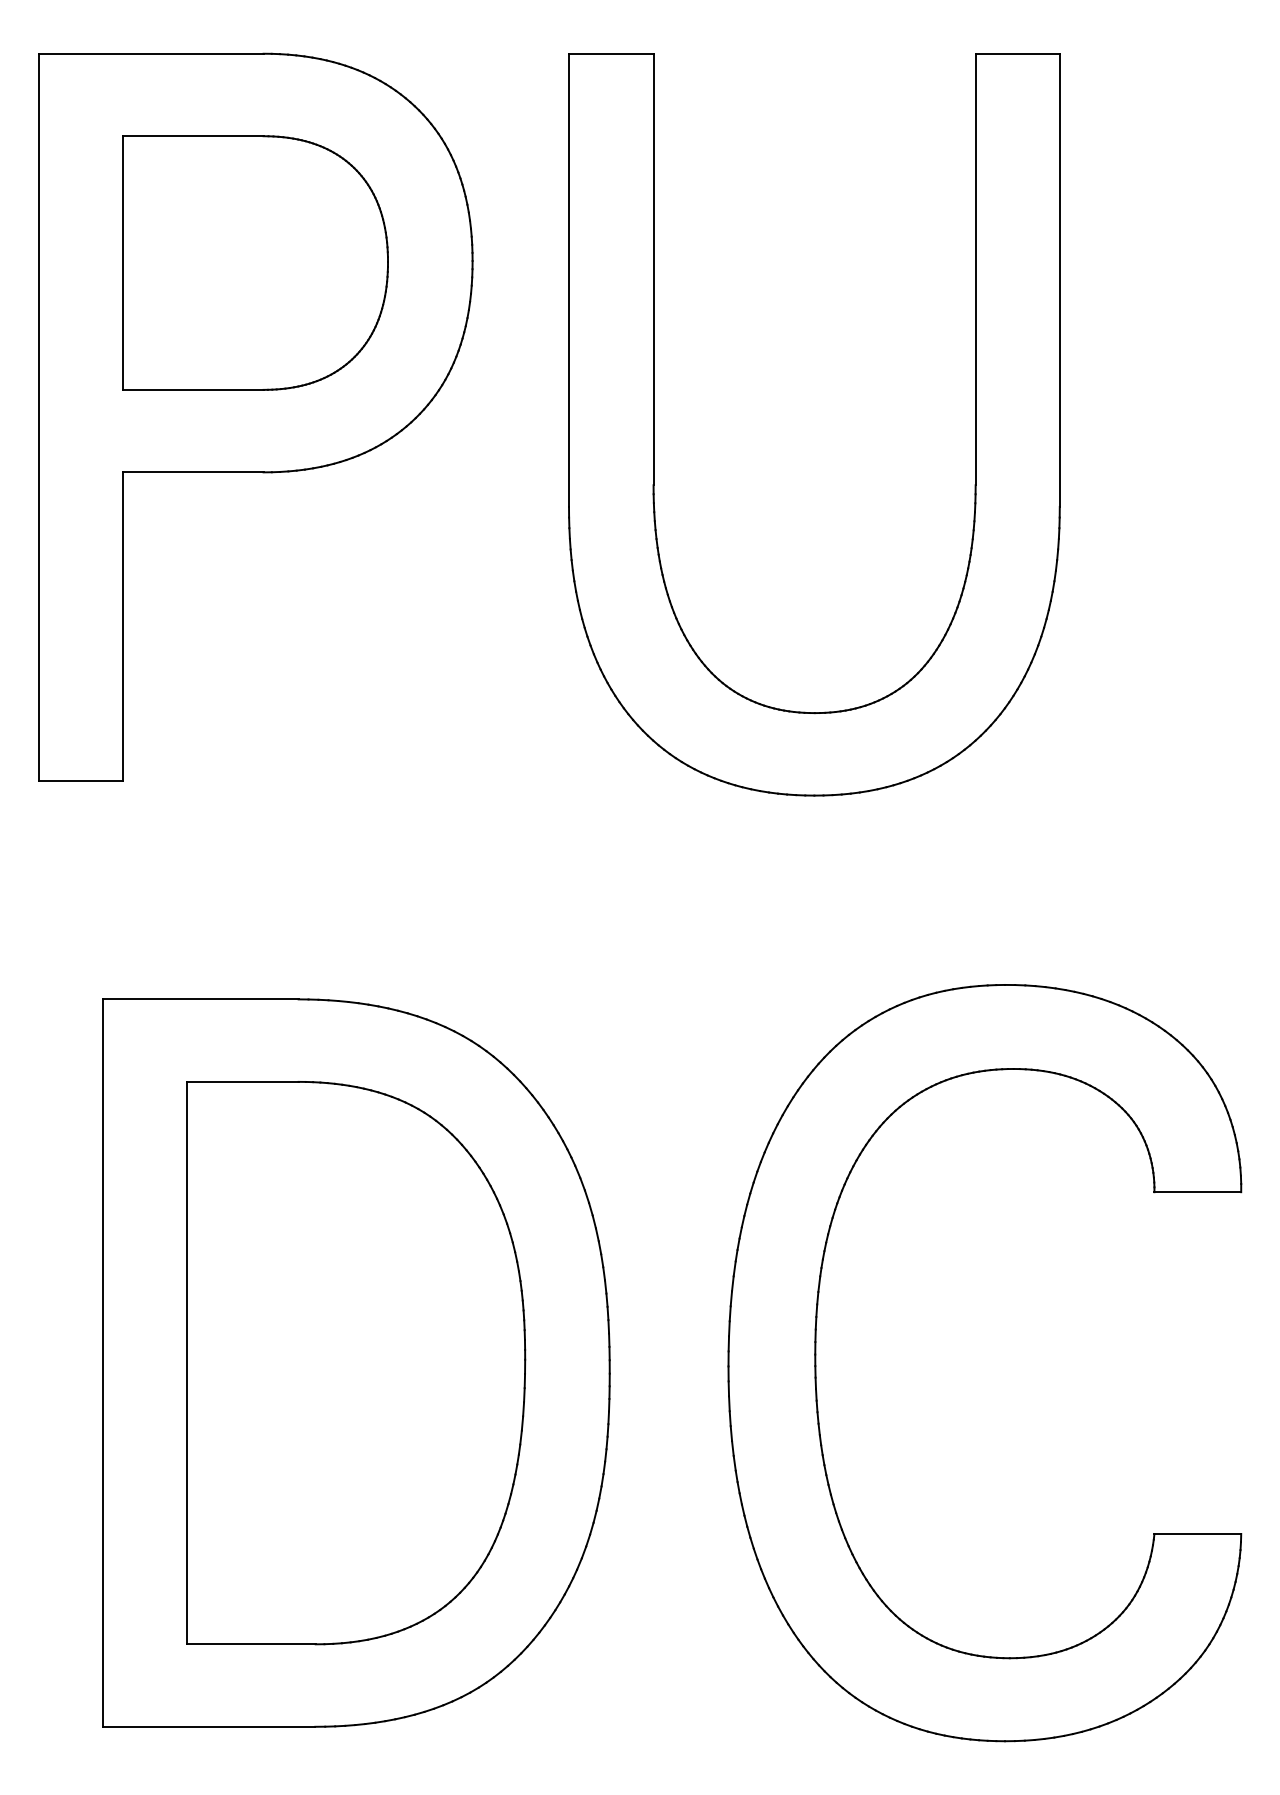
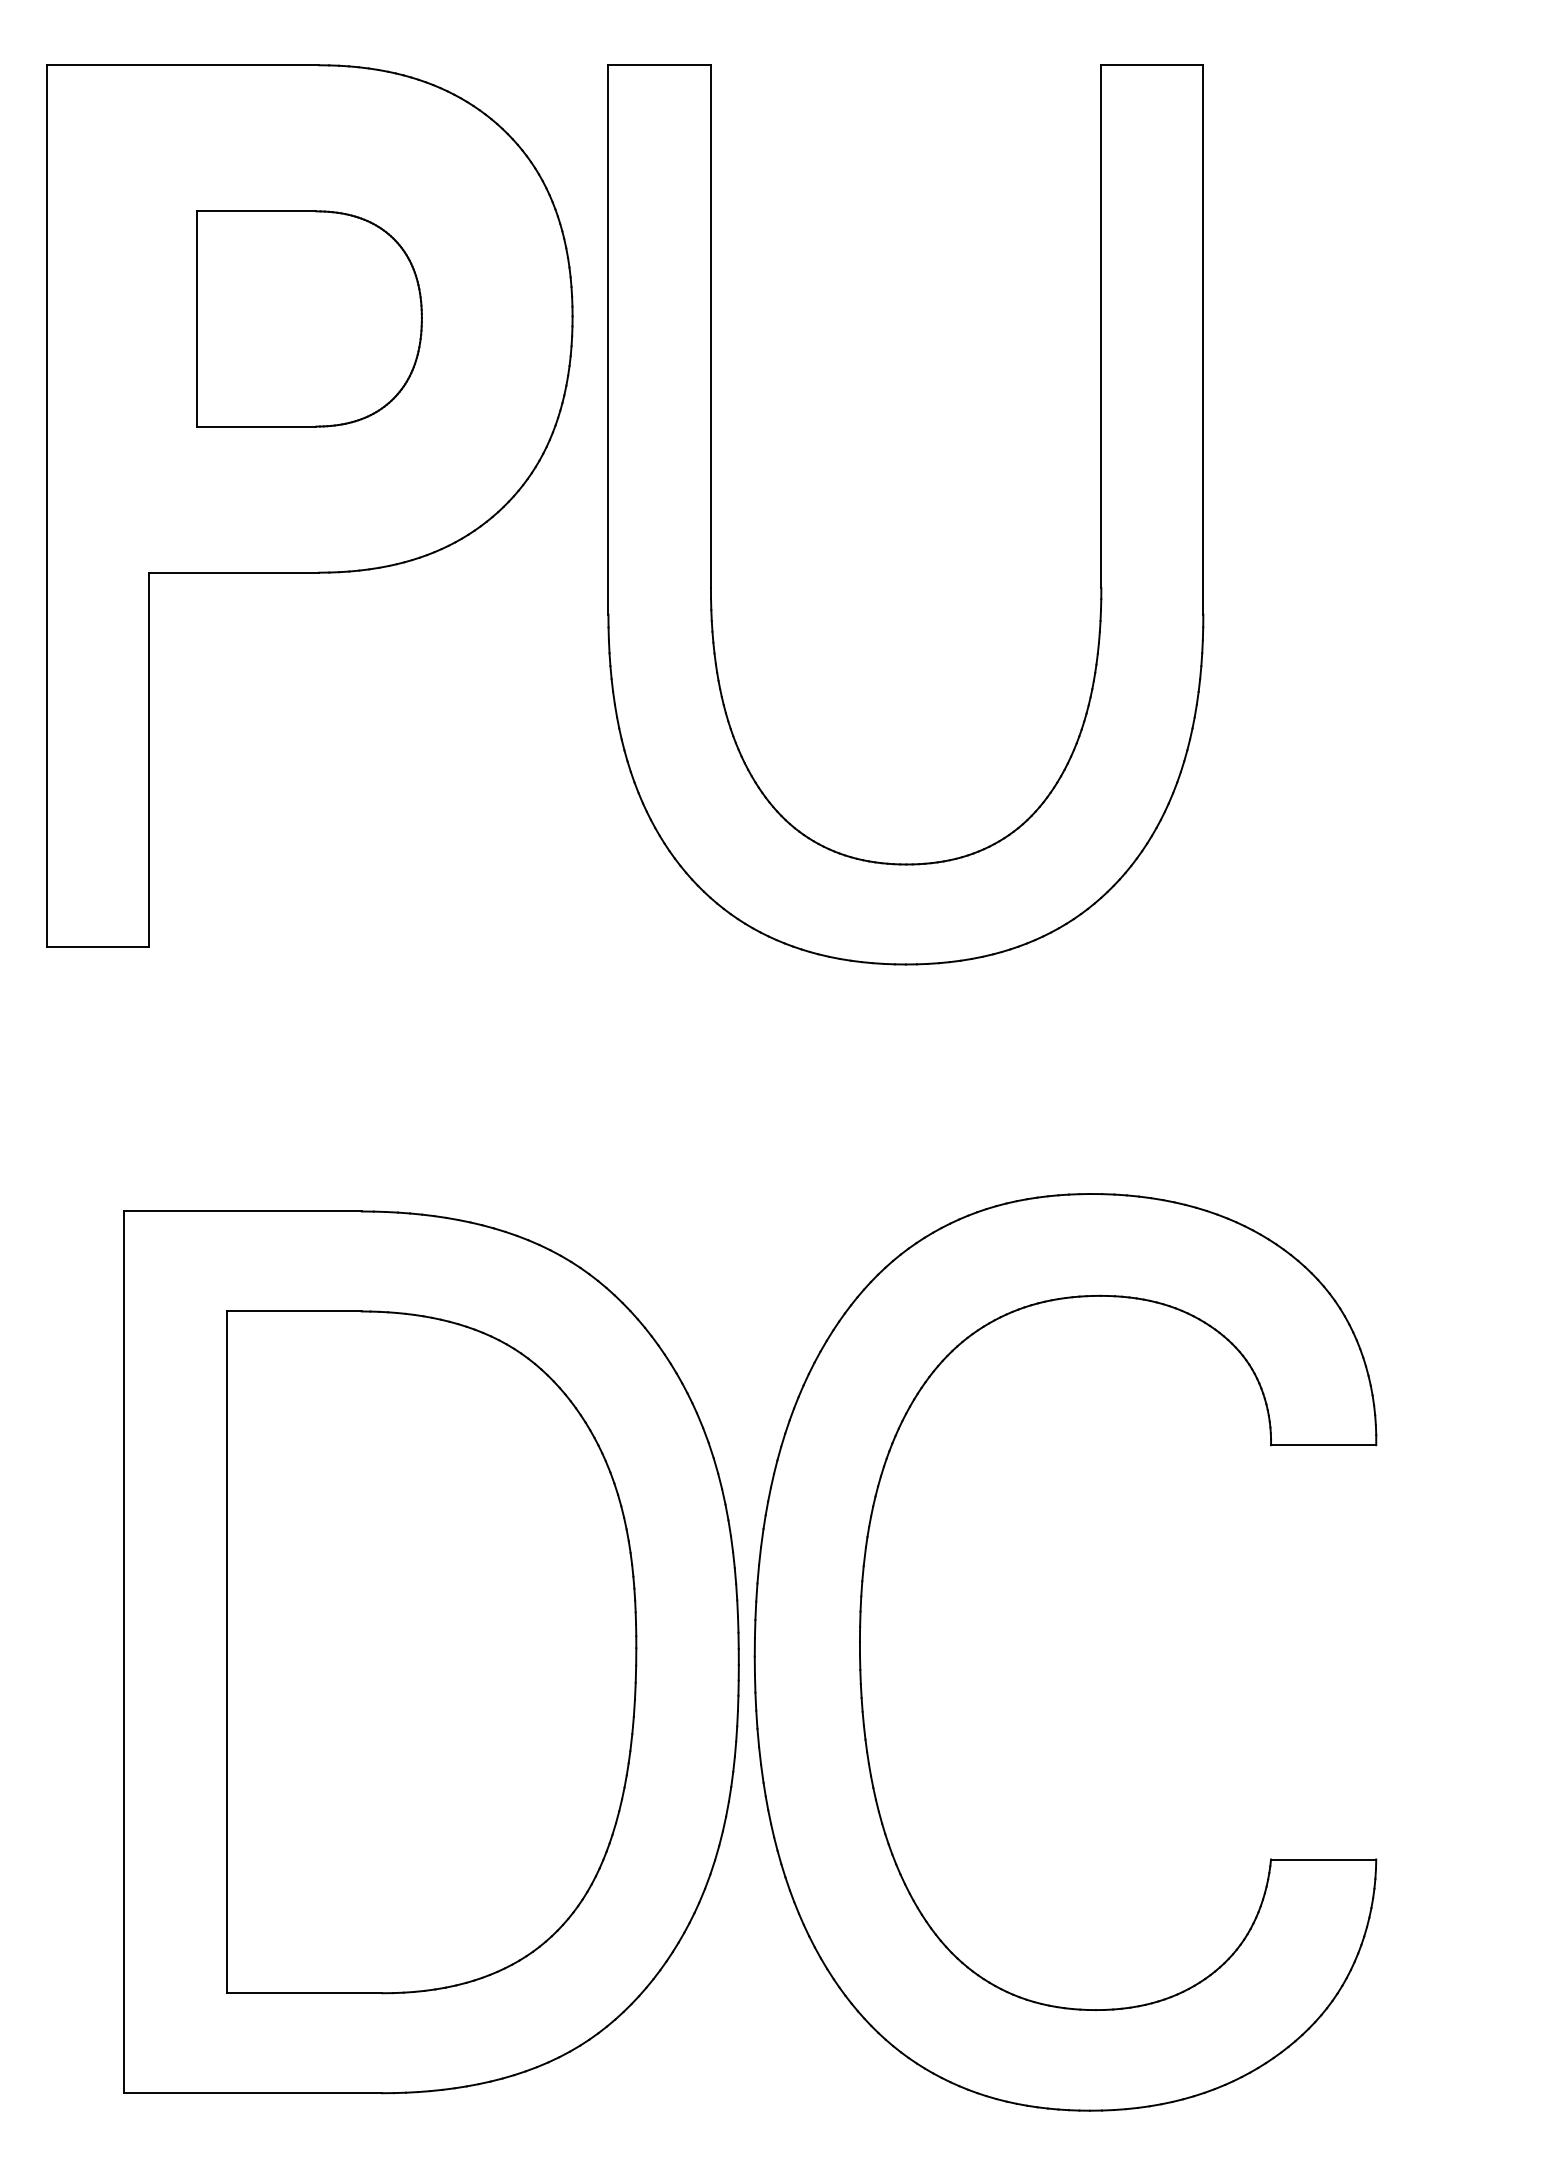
part: (255, 262) -> (309, 318), size x0.7
part: (654, 424) -> (711, 514), moved
part: (816, 1371) -> (861, 1662), moved

